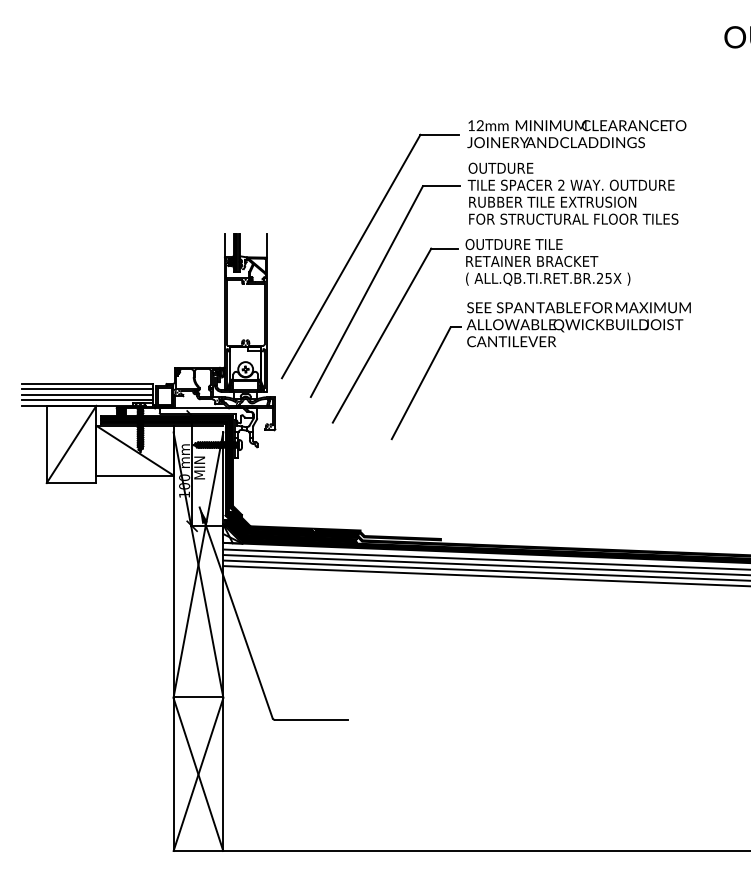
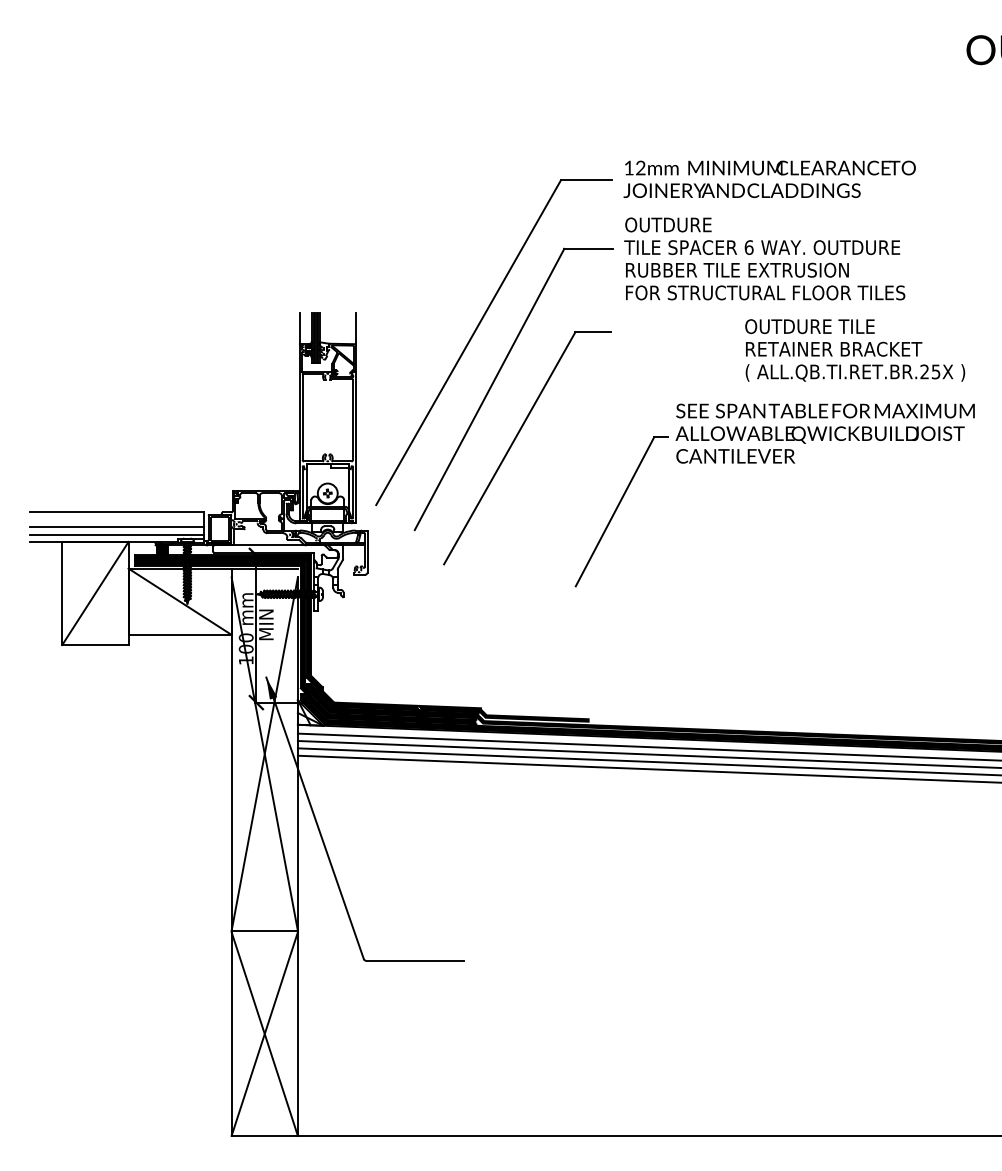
text: (560, 185) -> (748, 247), 2 -> 6
text: (548, 262) -> (855, 350), moved
part: (540, 347) -> (774, 463), moved
line: (87, 389) -> (116, 519), removed

